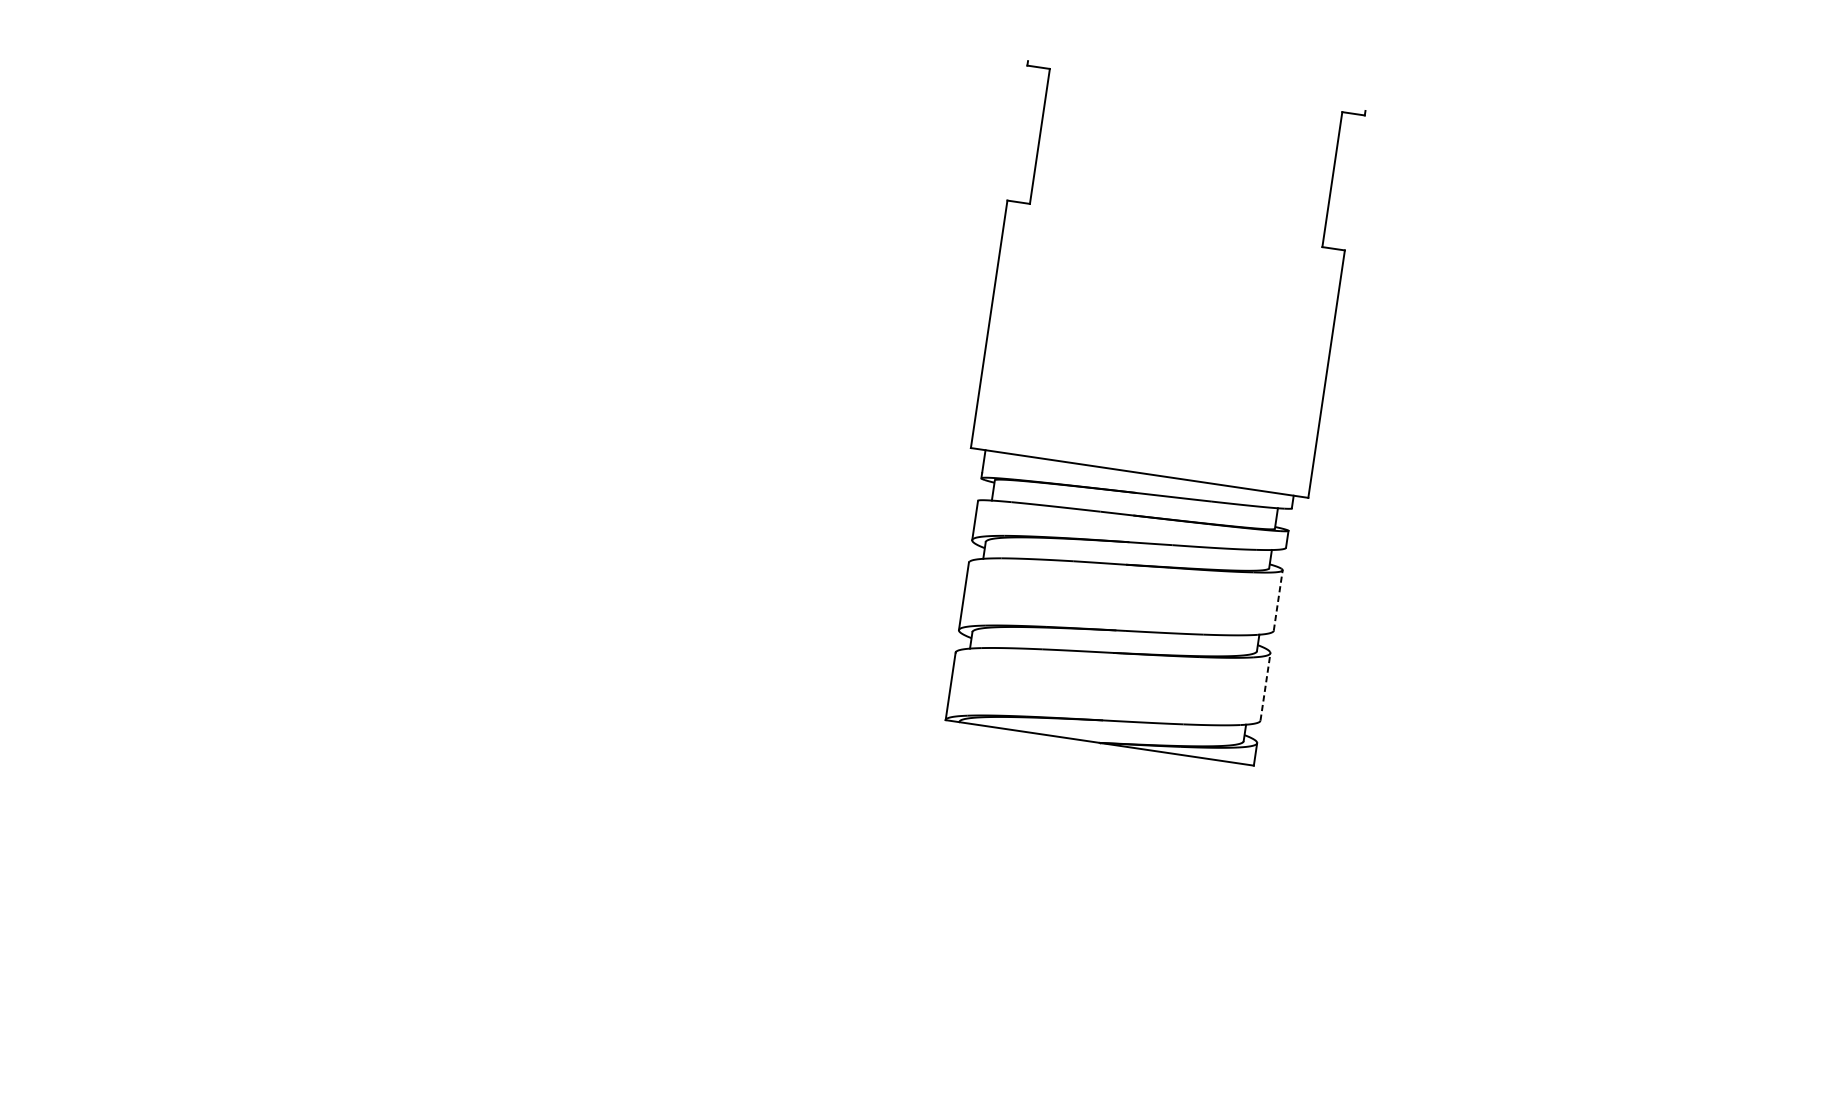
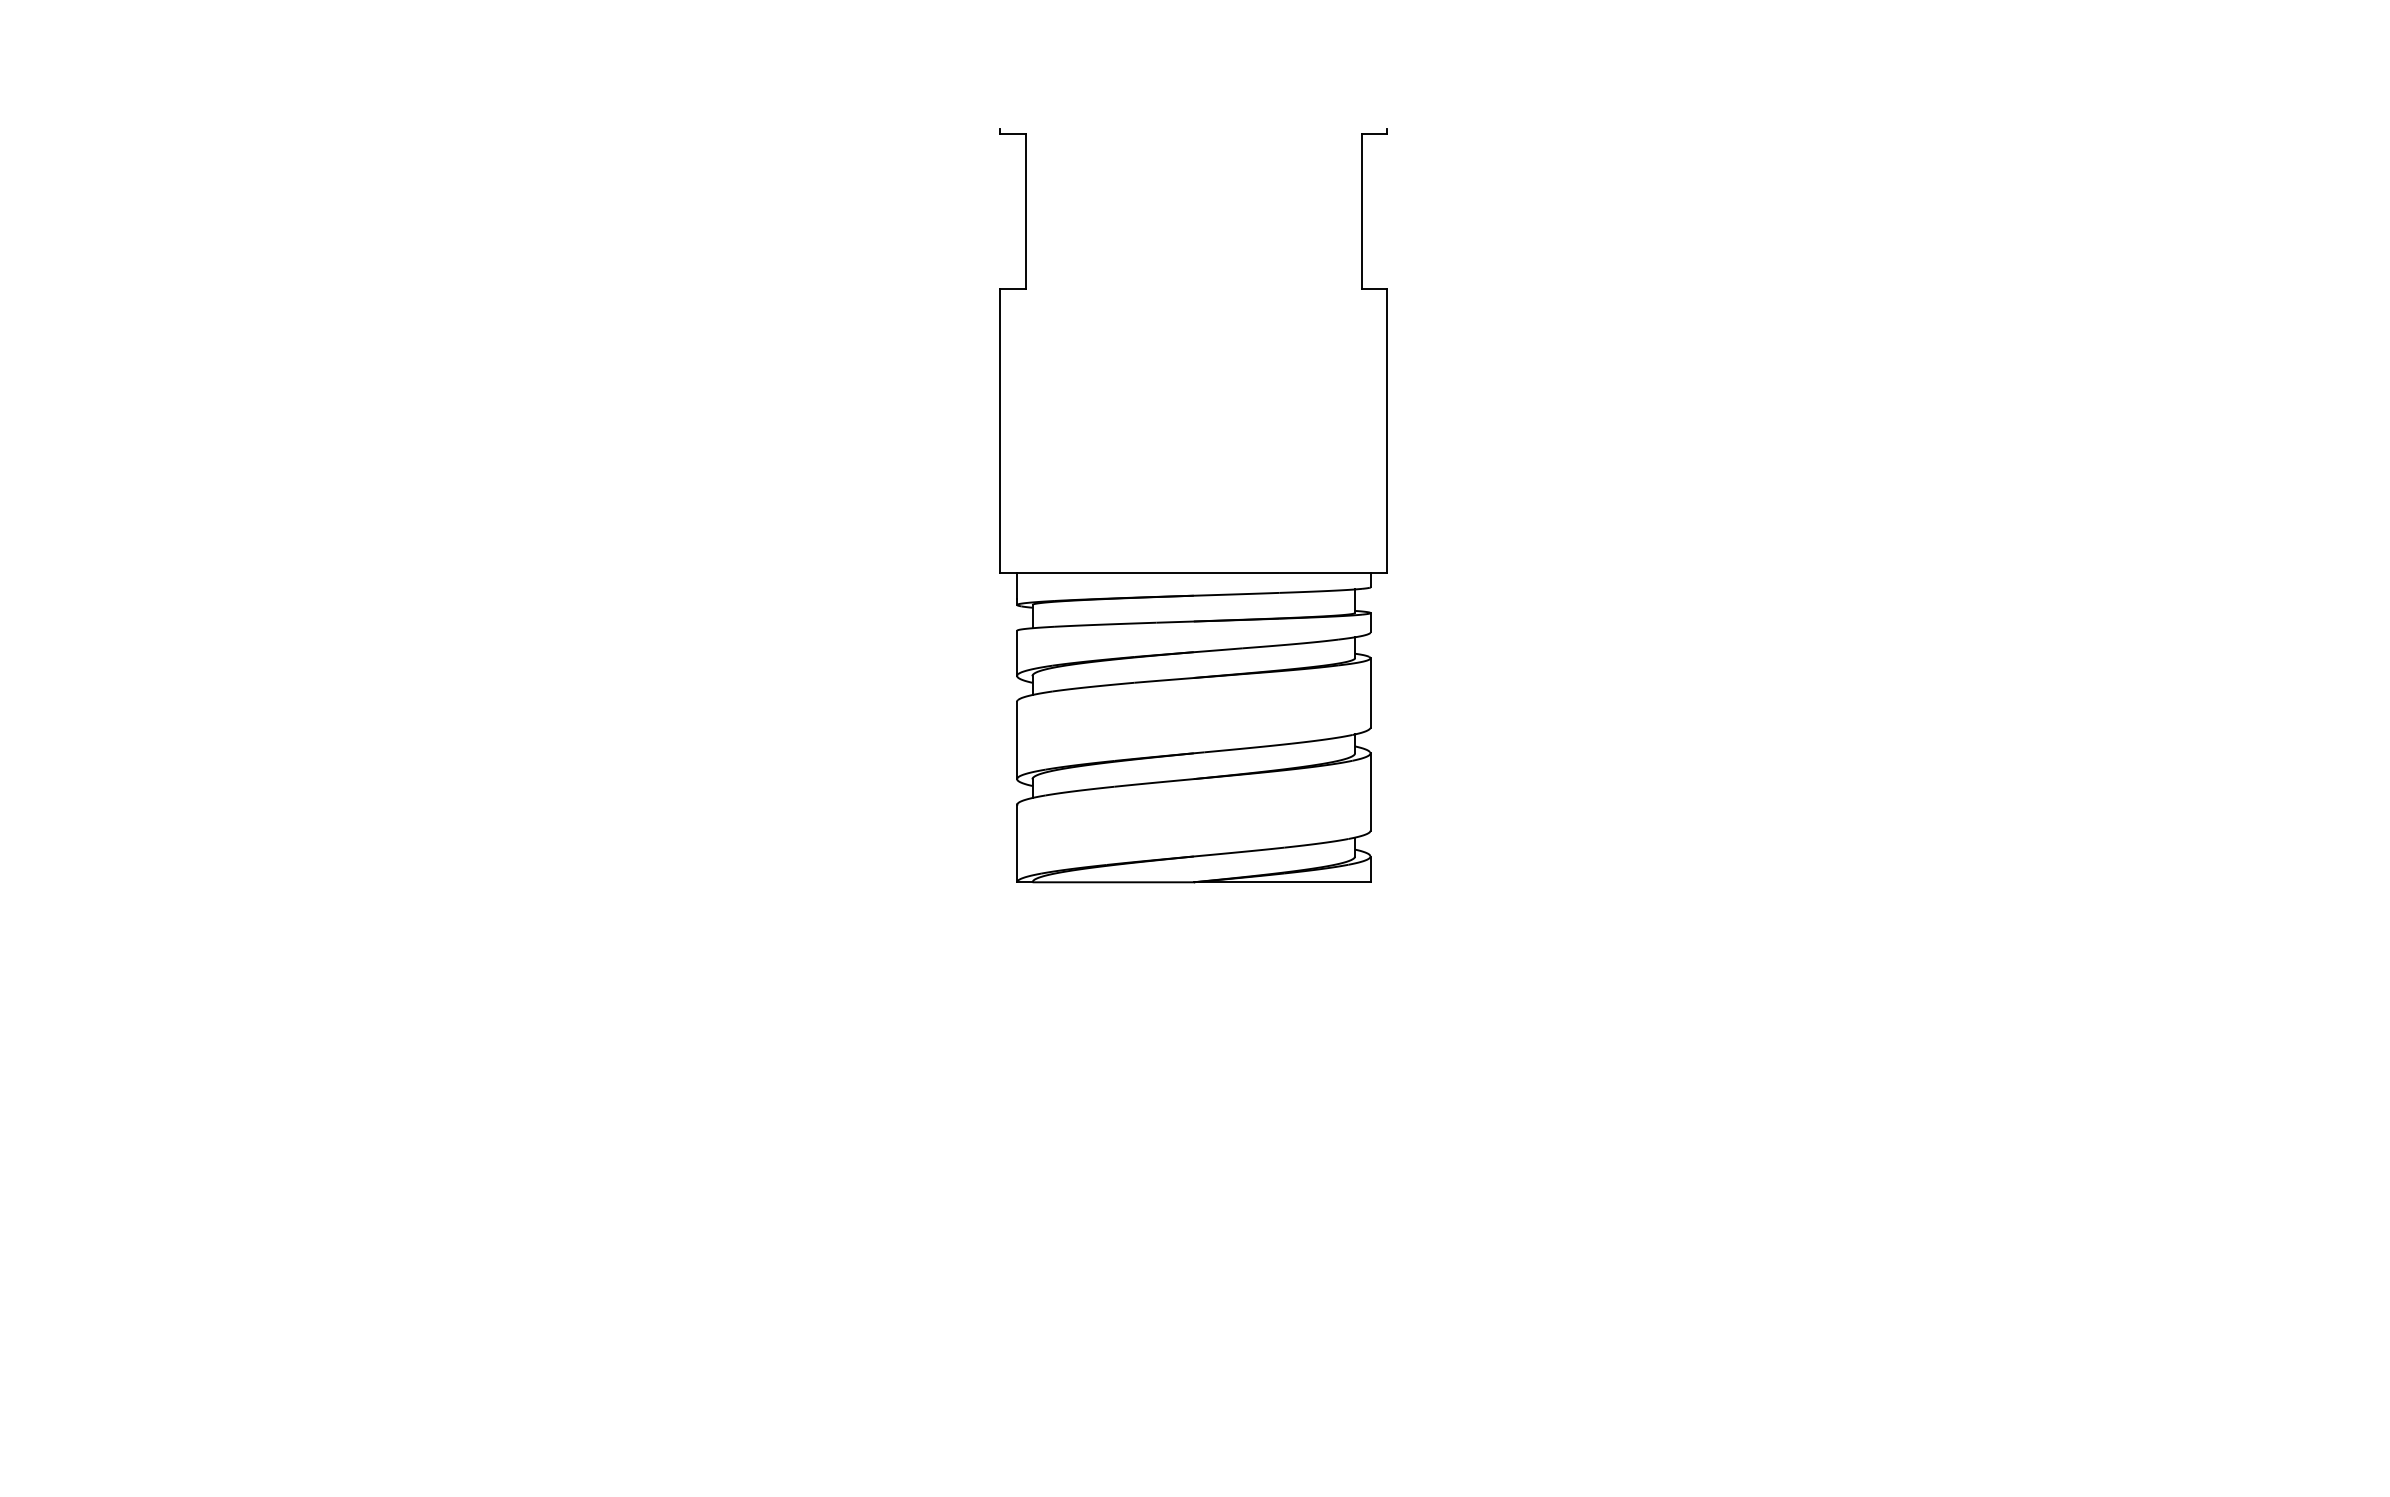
line: (1278, 600) -> (1370, 692), dashed -> solid
line: (1265, 687) -> (1370, 792), dashed -> solid

